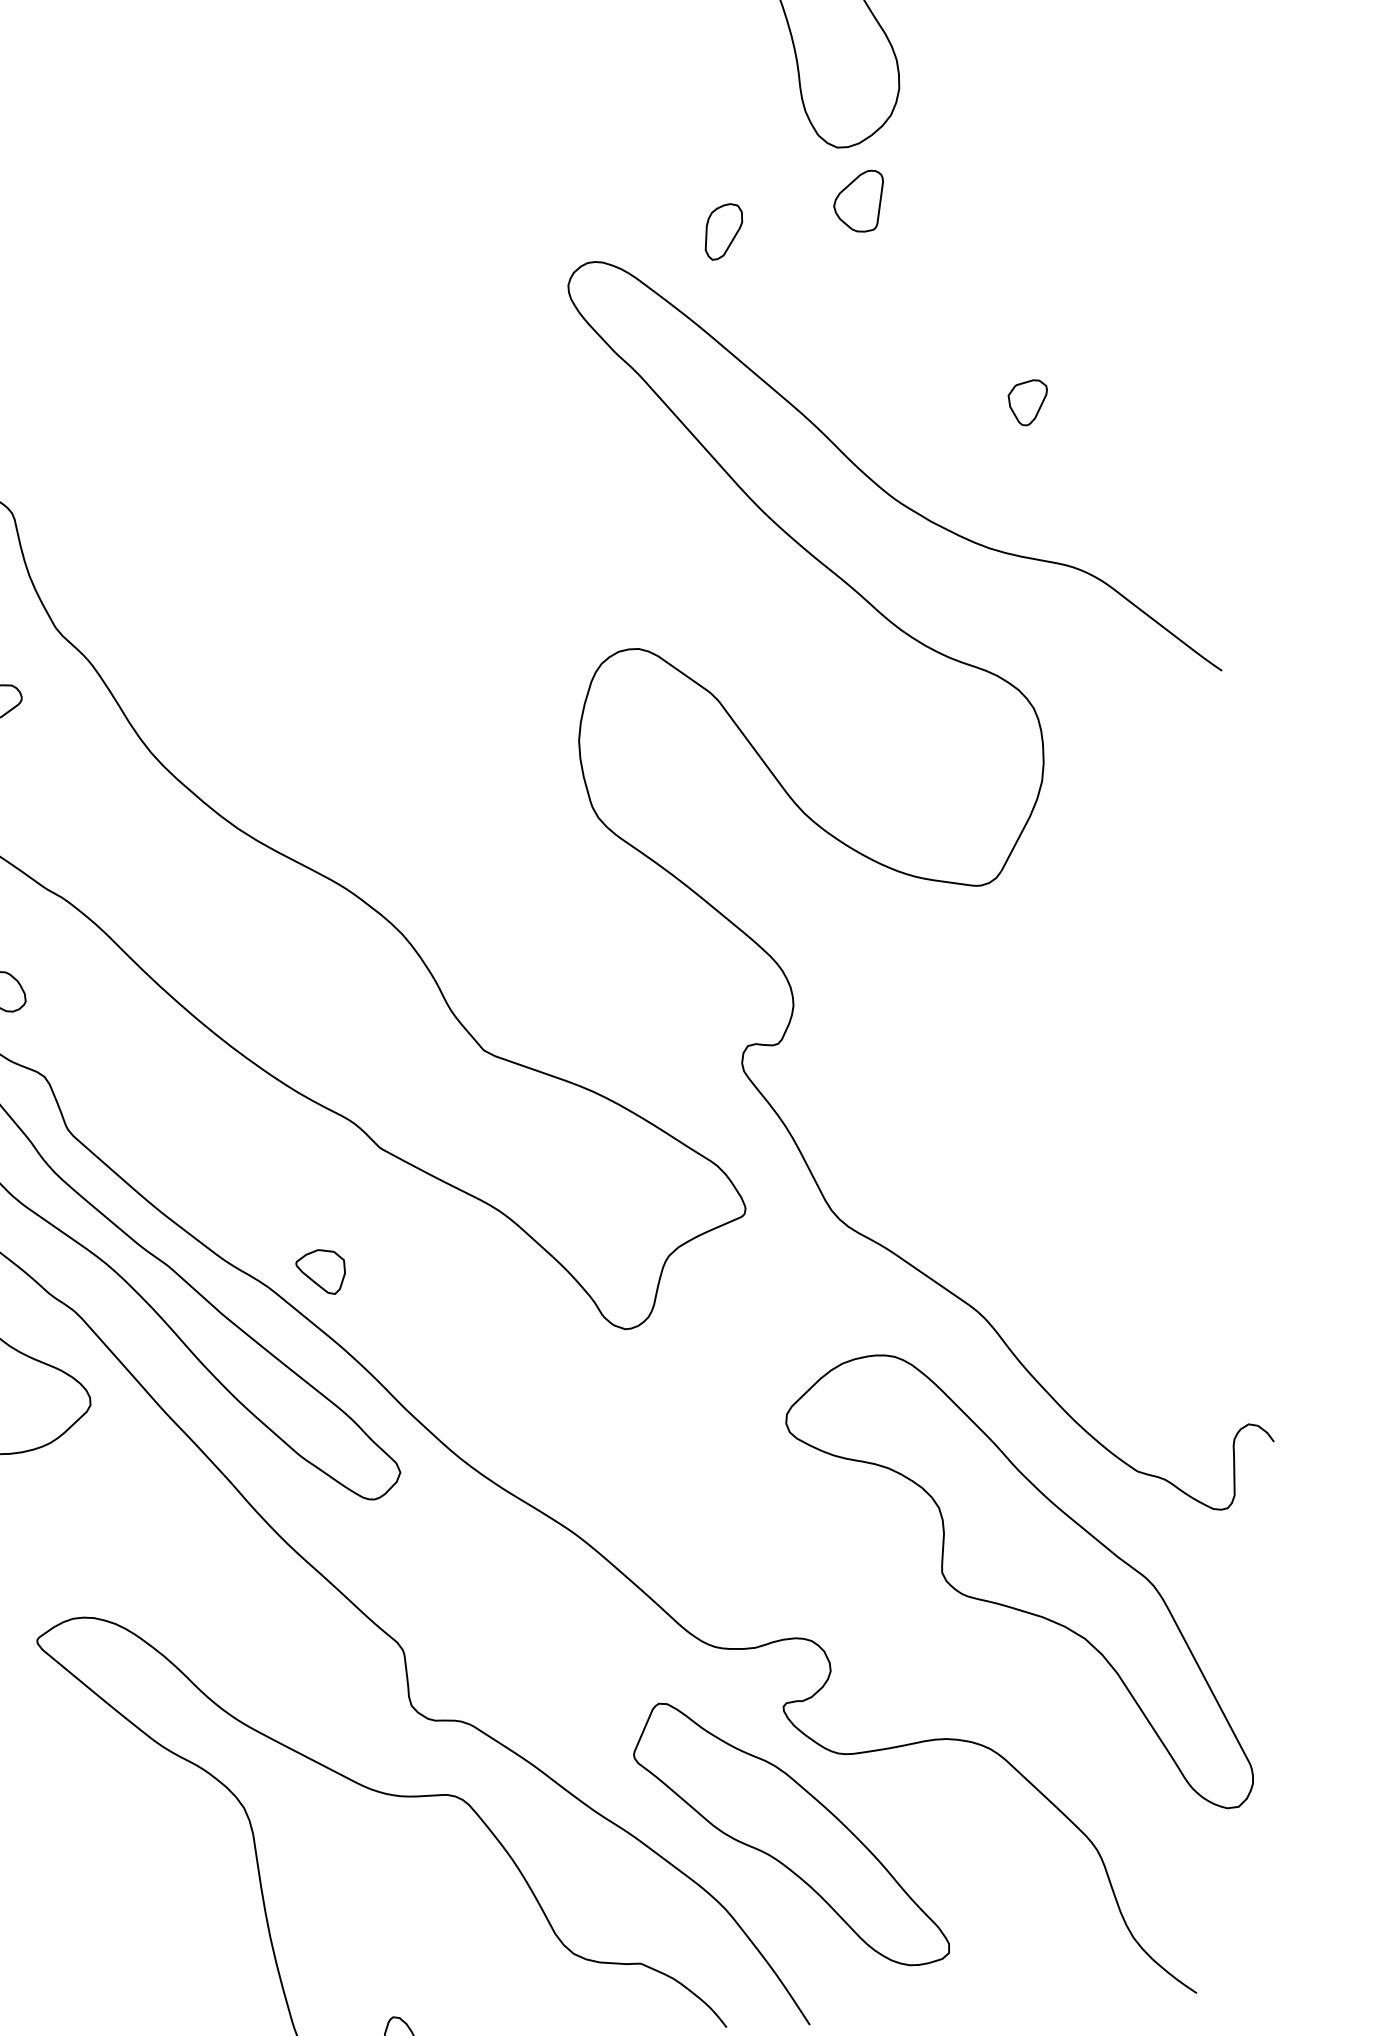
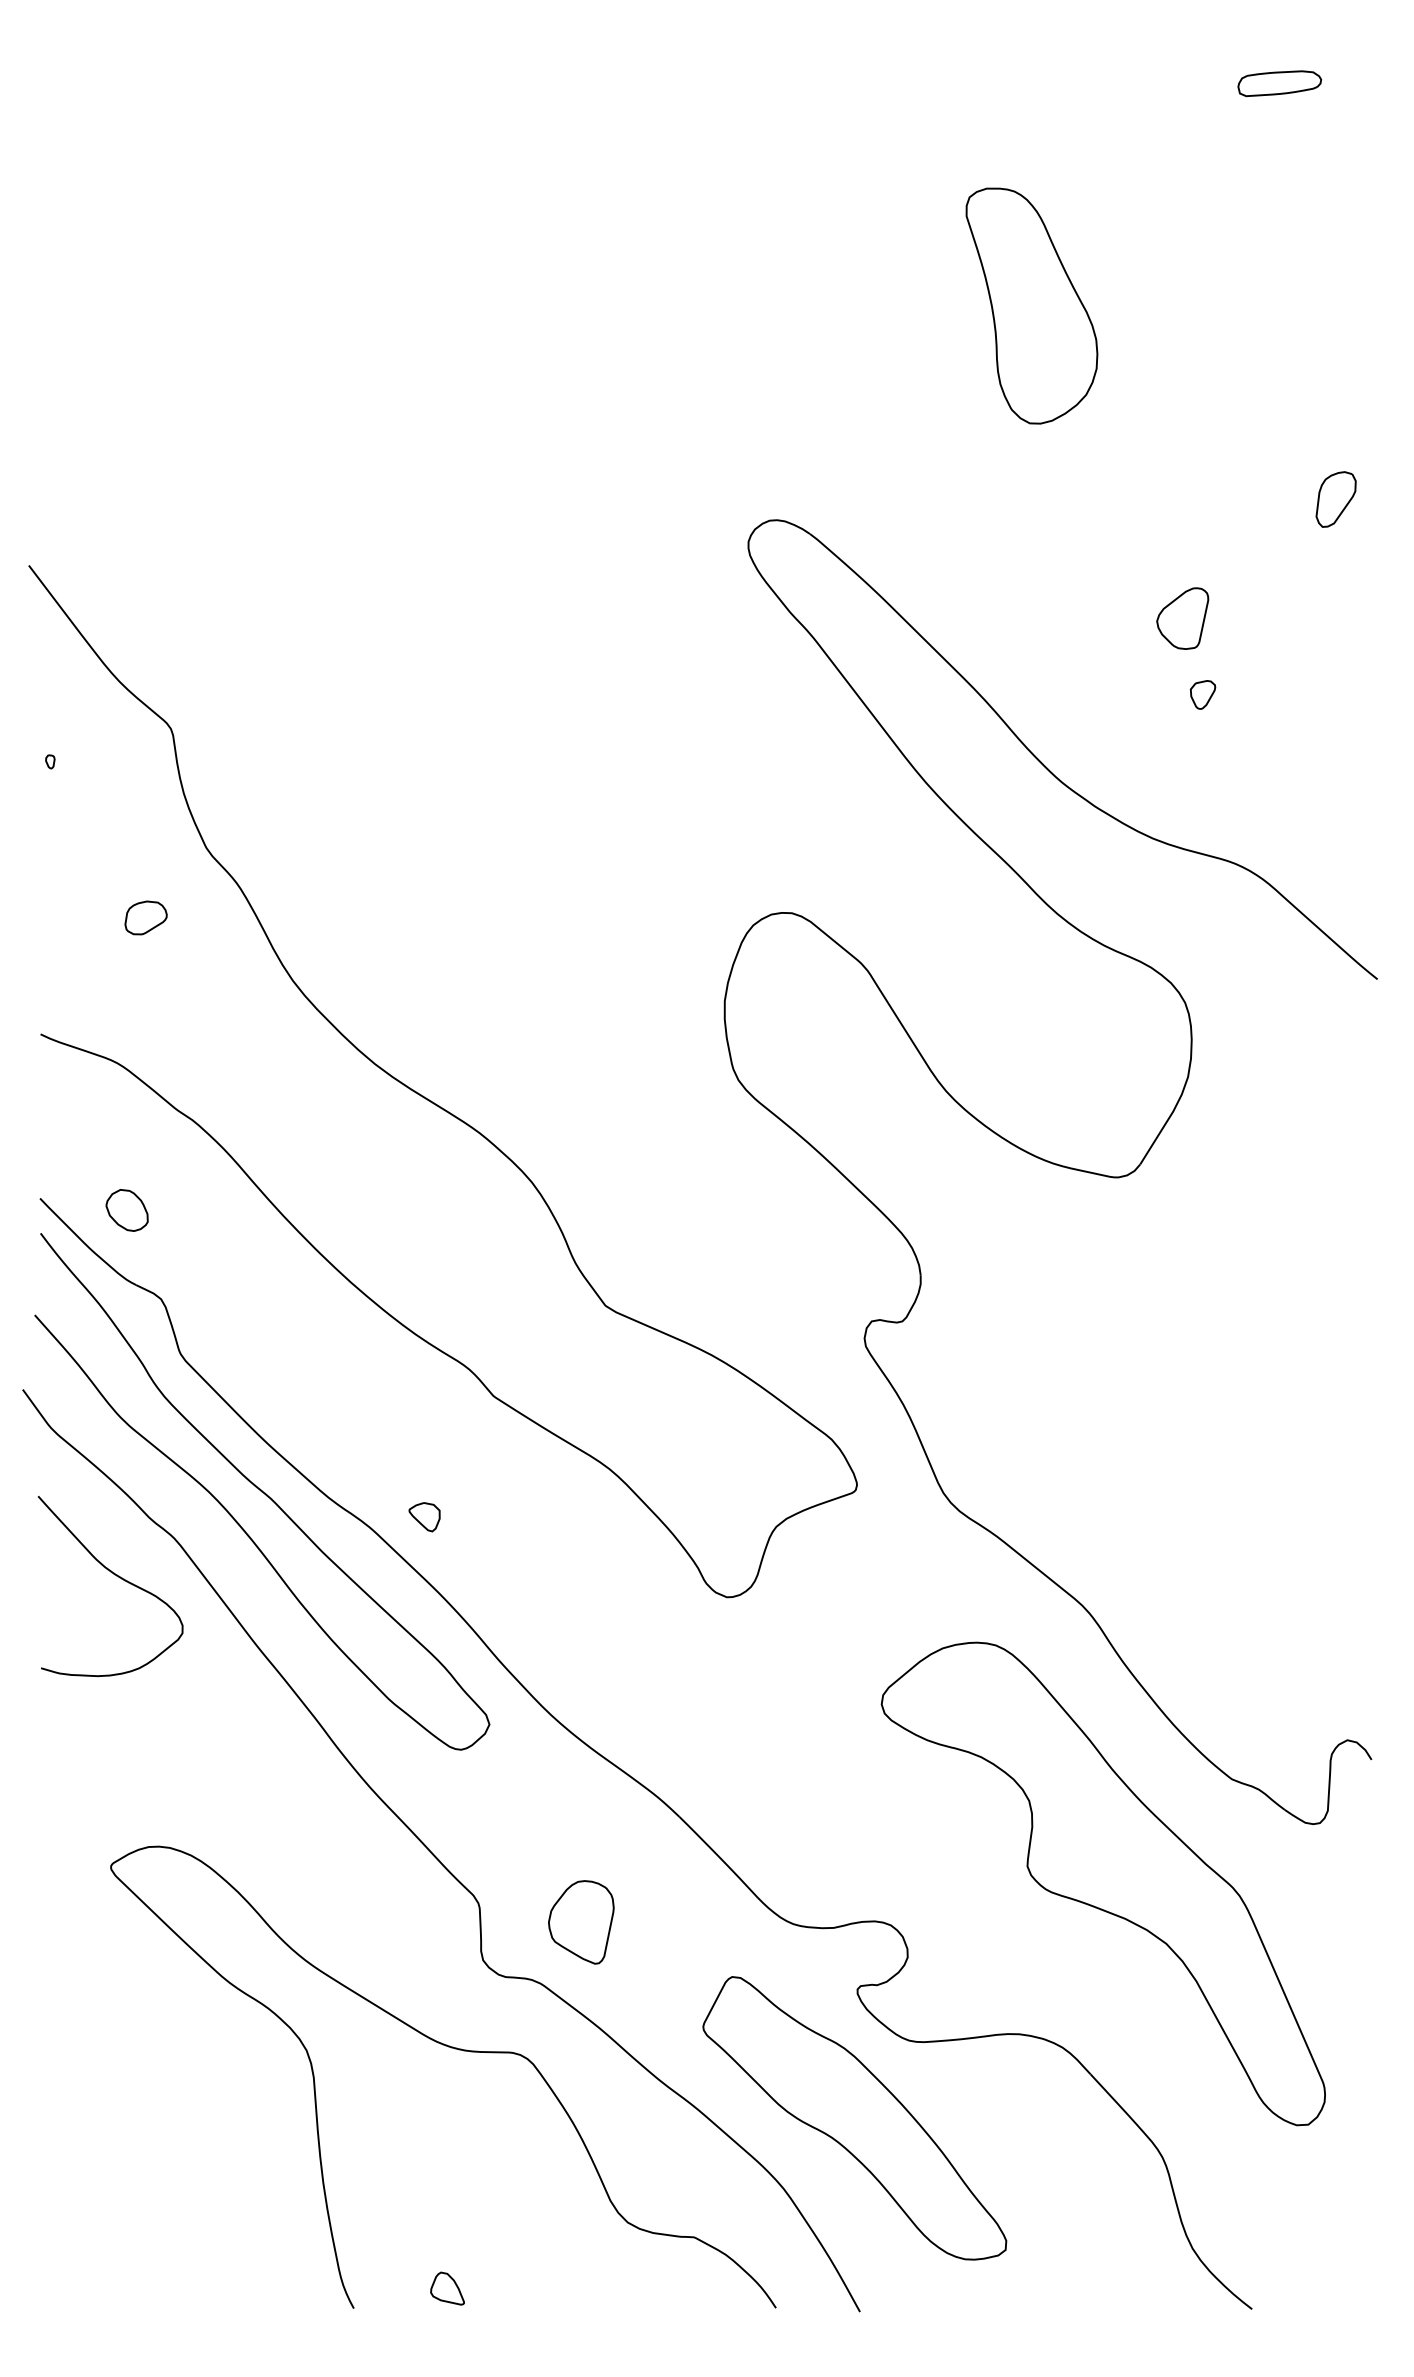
part: (858, 201) -> (1182, 618), moved
part: (723, 231) -> (1335, 499), moved
part: (1027, 402) -> (1202, 694), size x0.62
part: (320, 1272) -> (424, 1517), size x0.62
part: (505, 1661) -> (581, 1922), added

